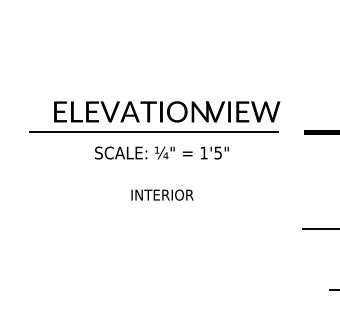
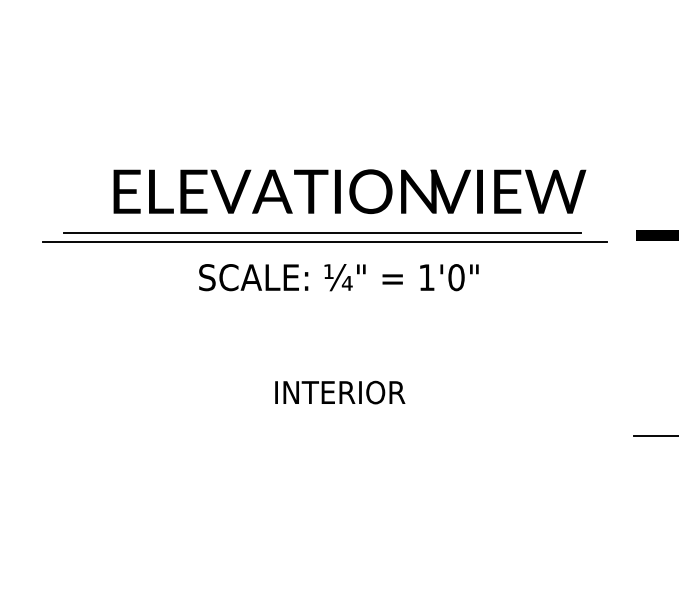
line: (155, 136) -> (325, 243), added
text: (218, 152) -> (457, 276), 1'5" -> 1'0"
text: (162, 194) -> (340, 391), moved

